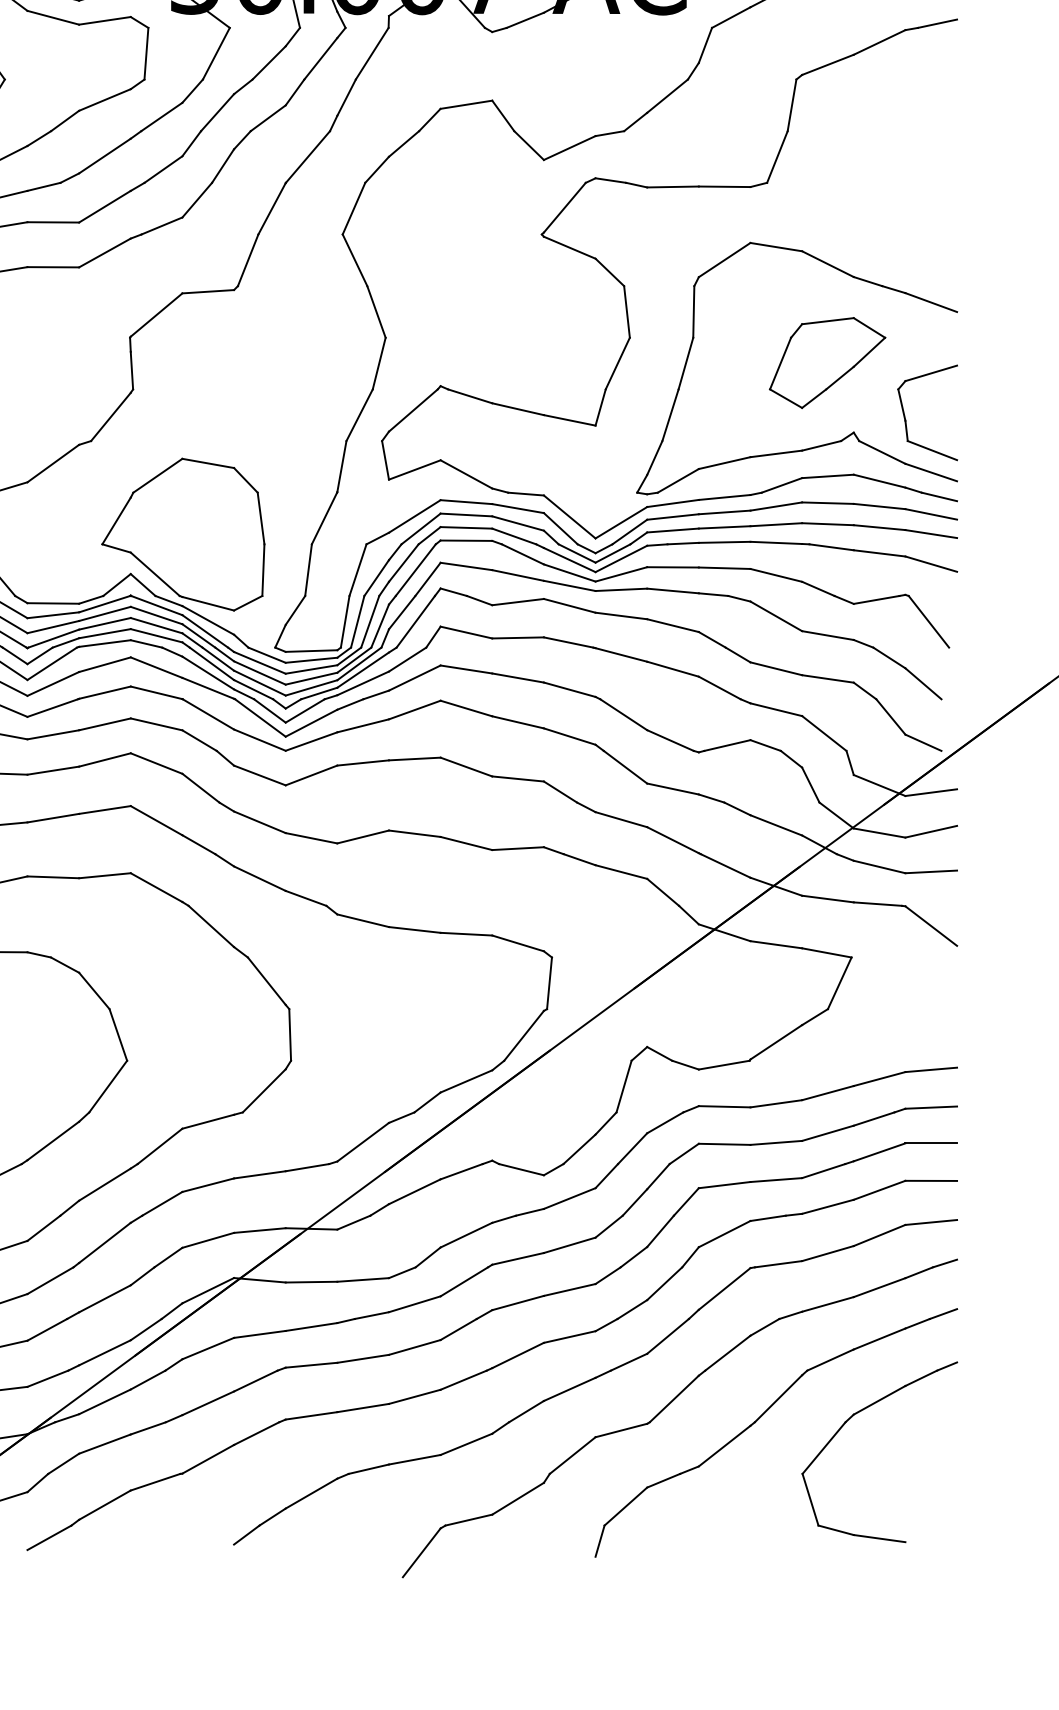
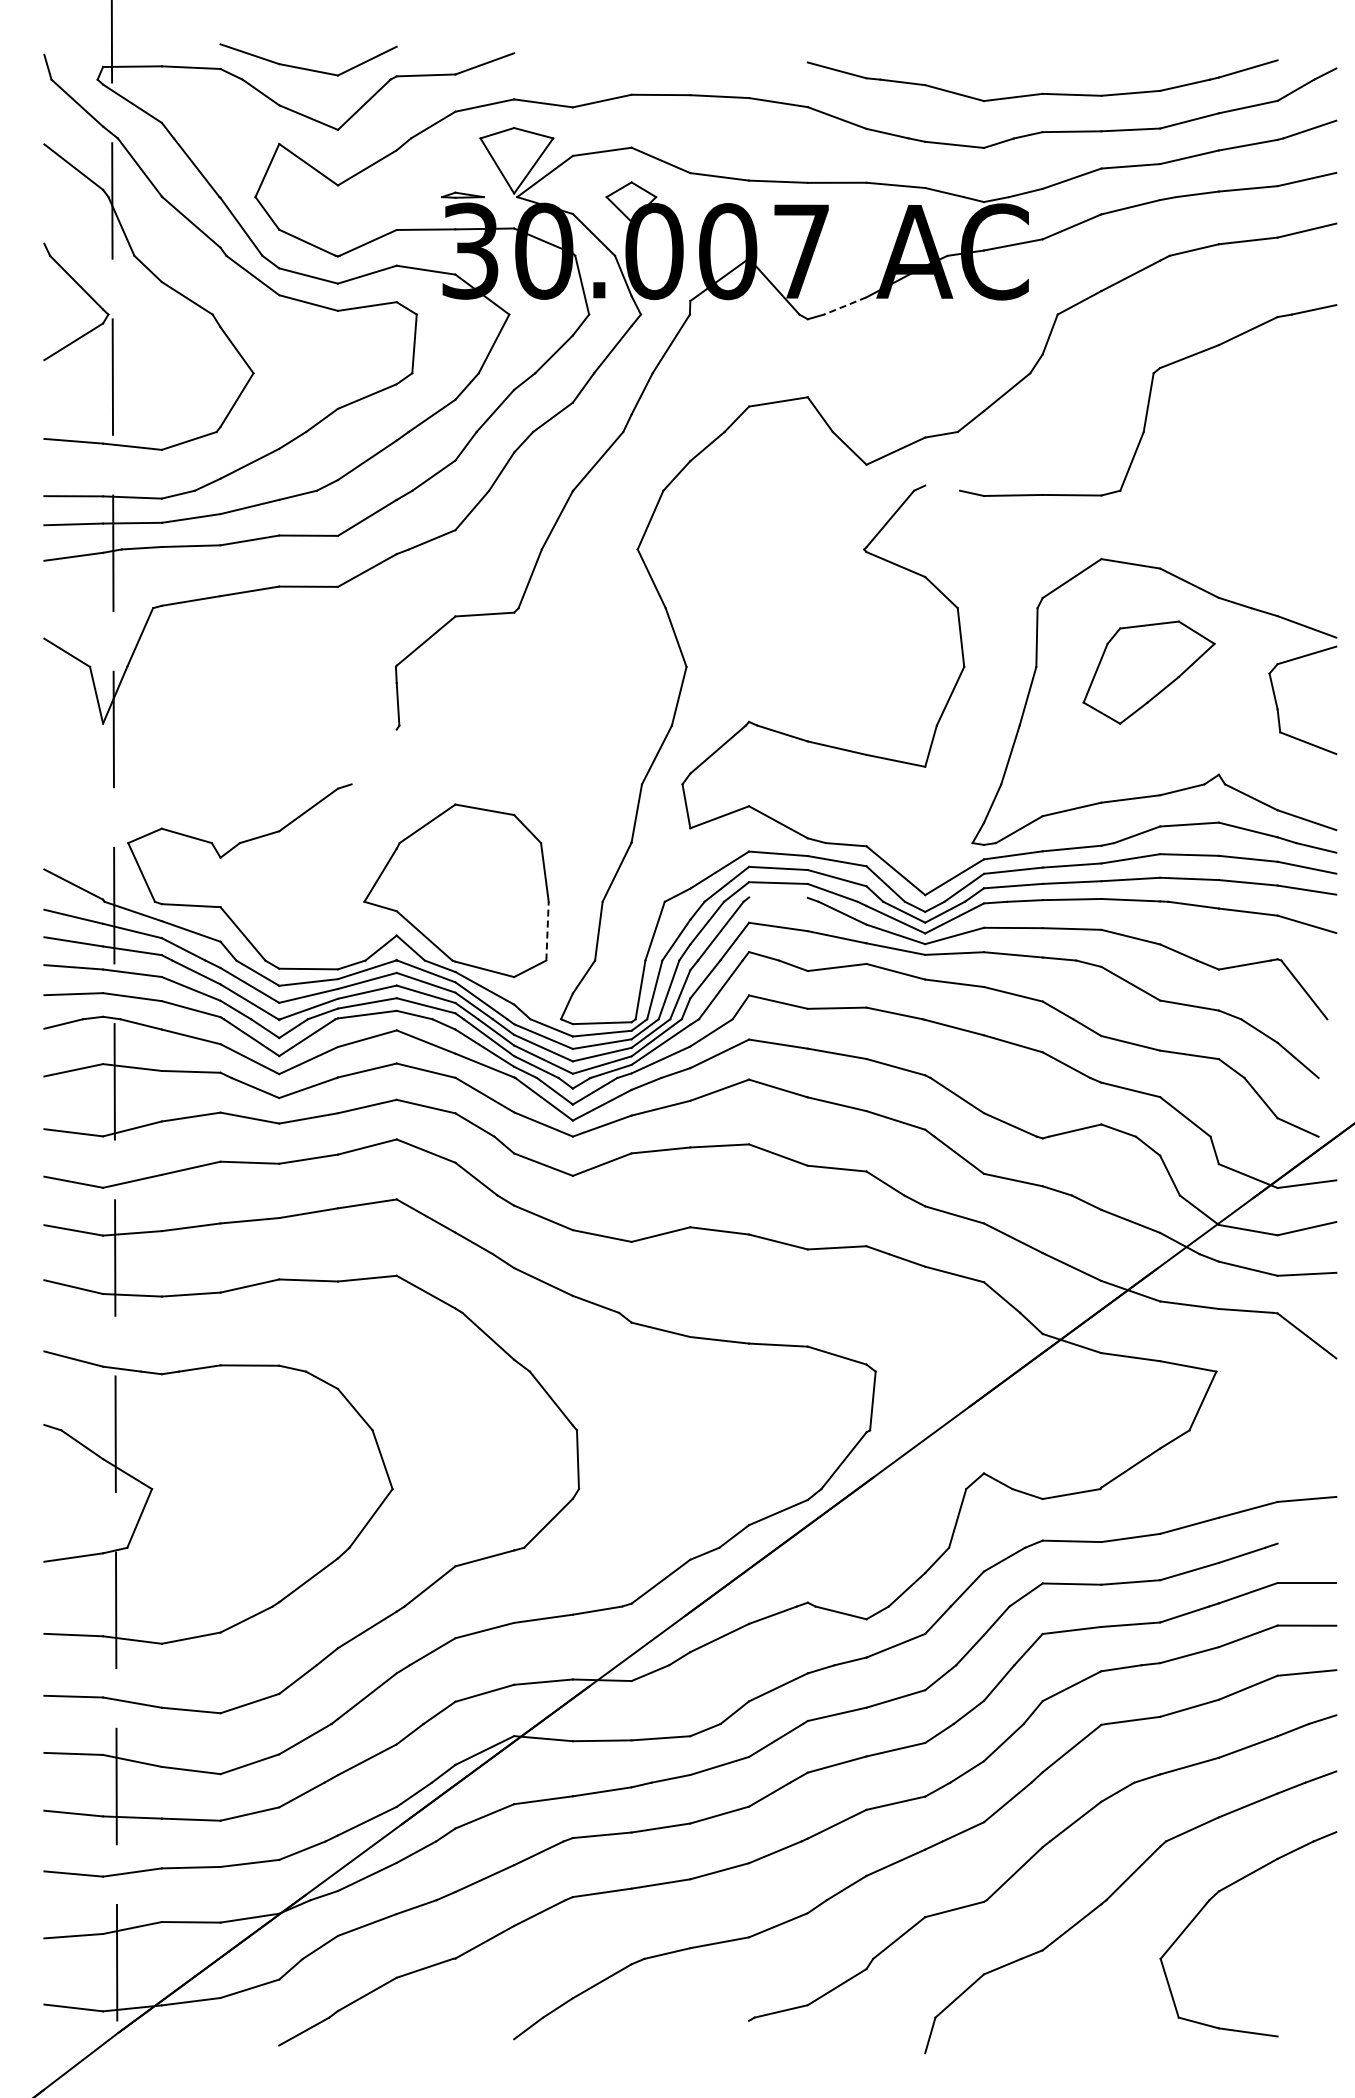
line: (525, 19) -> (845, 305), solid -> dashed
line: (610, 179) -> (942, 487), removed
part: (827, 362) -> (1148, 672), moved
line: (110, 416) -> (373, 756), removed
part: (906, 419) -> (1278, 707), moved
line: (466, 540) -> (778, 897), removed
line: (263, 569) -> (547, 930), solid -> dashed
line: (930, 1107) -> (1306, 1542), removed
line: (421, 1552) -> (727, 2048), removed

